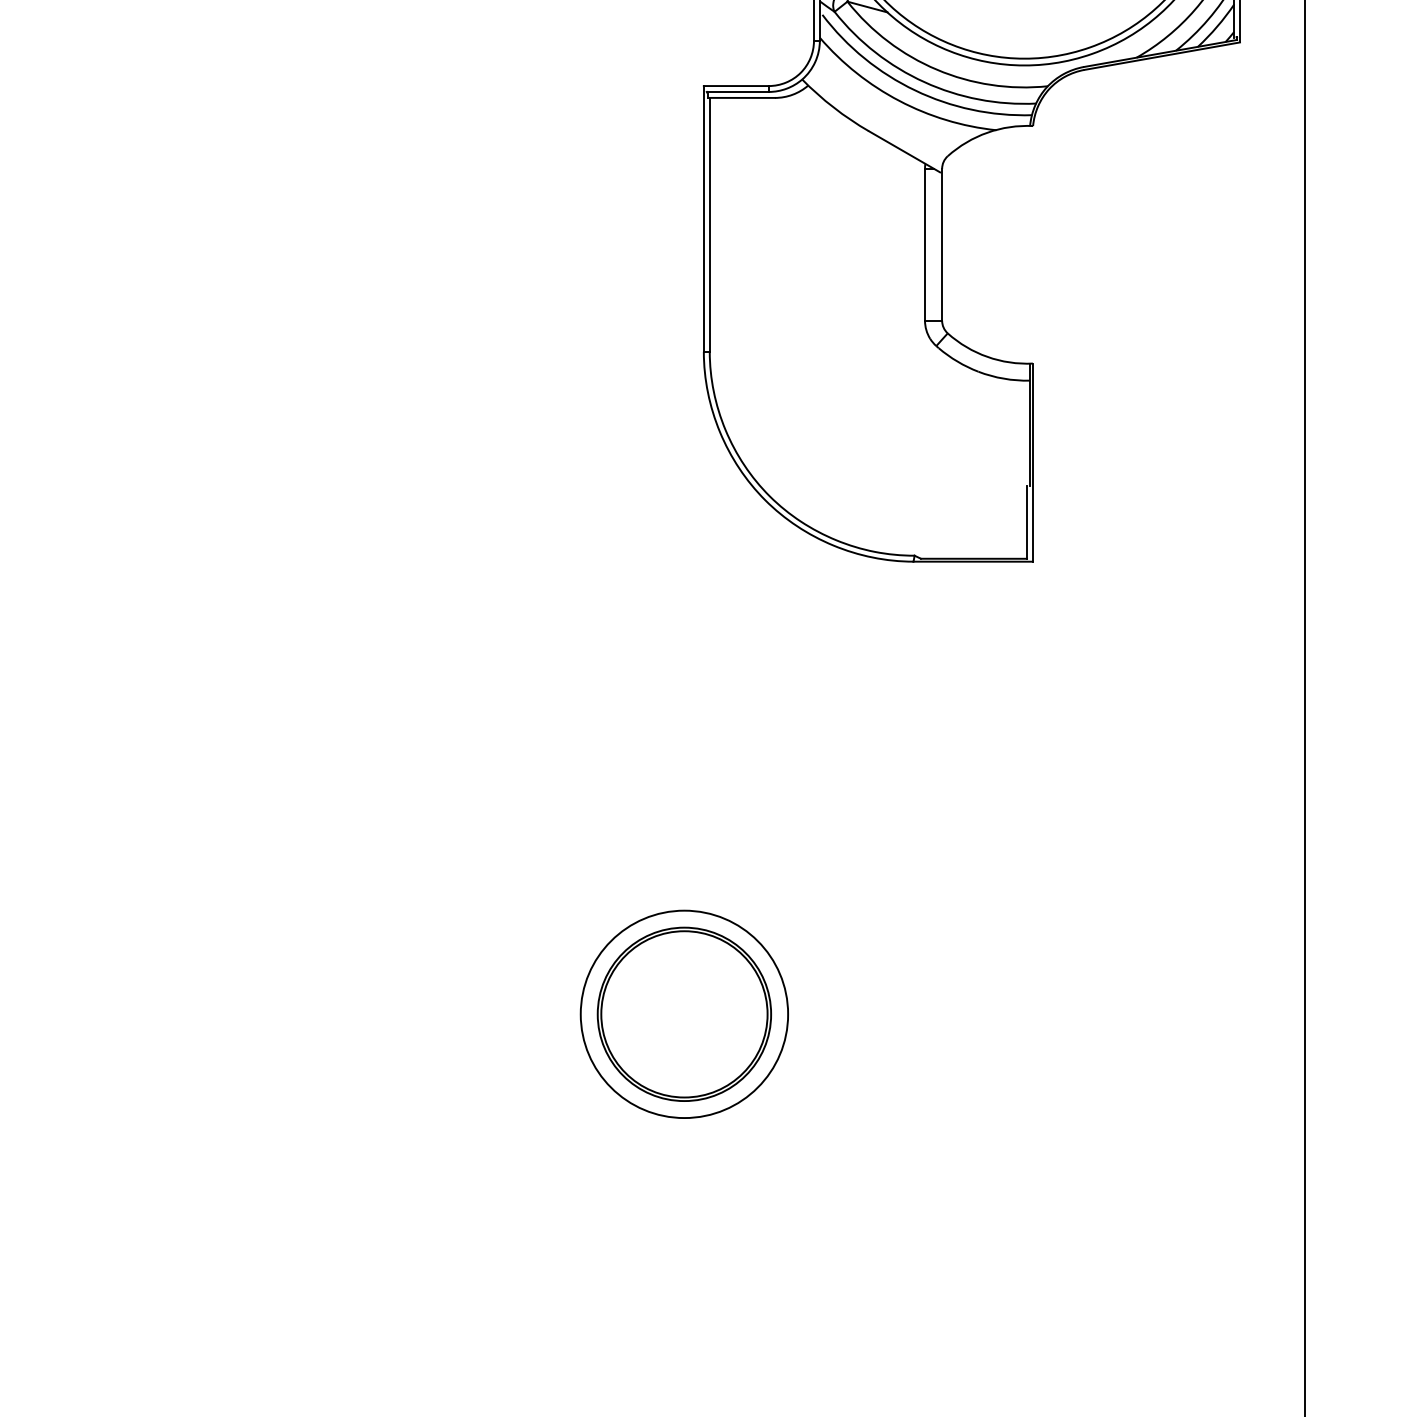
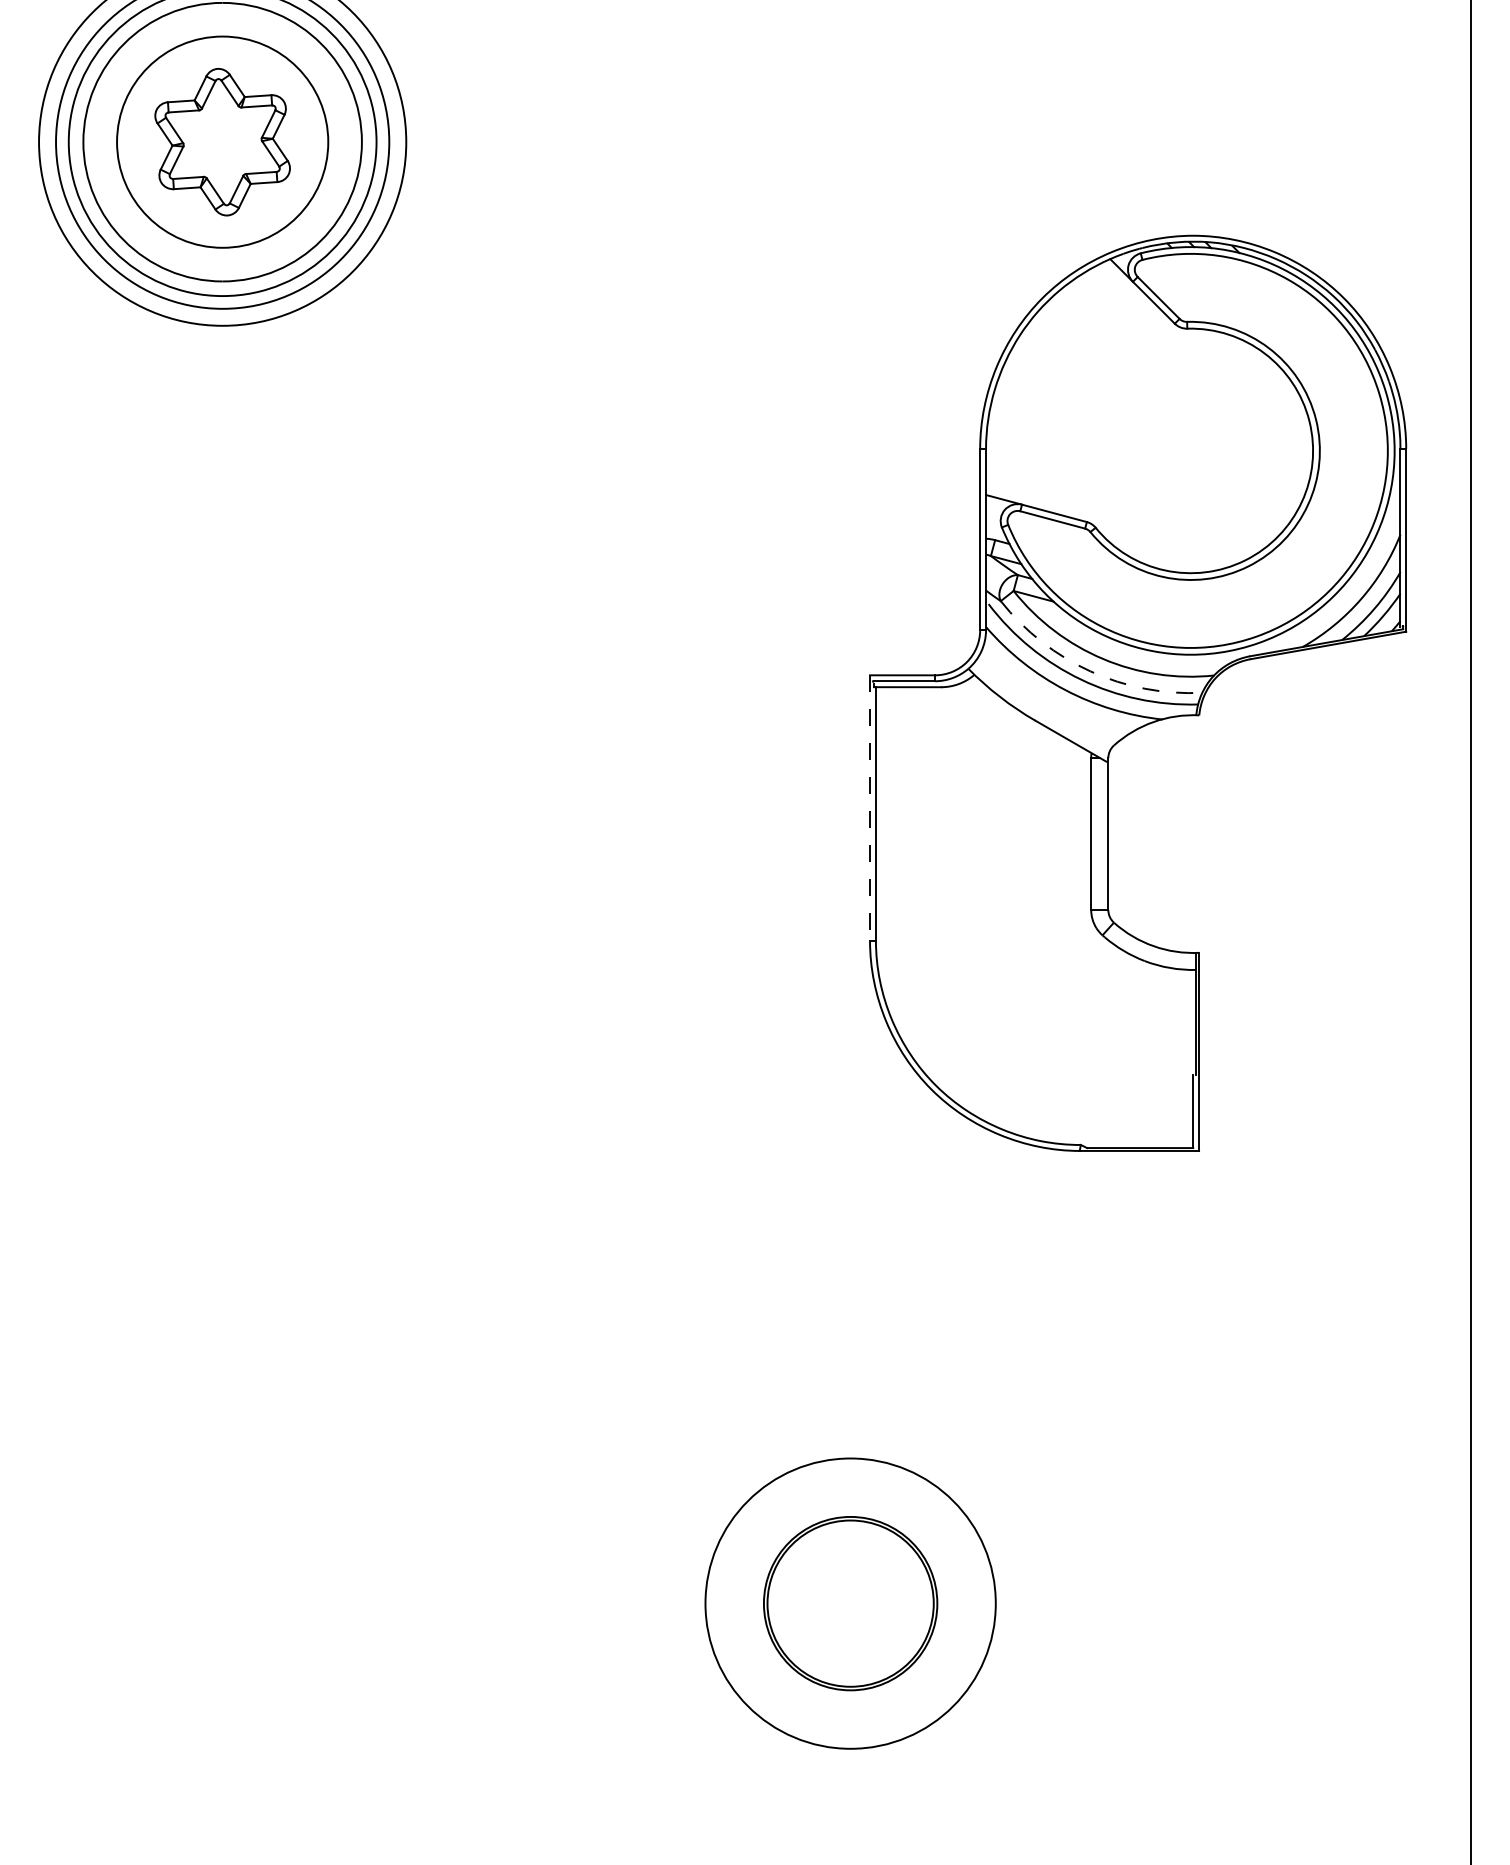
arc: (924, 82) -> (1090, 671), solid -> dashed
line: (704, 219) -> (870, 808), solid -> dashed
circle: (684, 1014) -> (850, 1603), size x1.4

